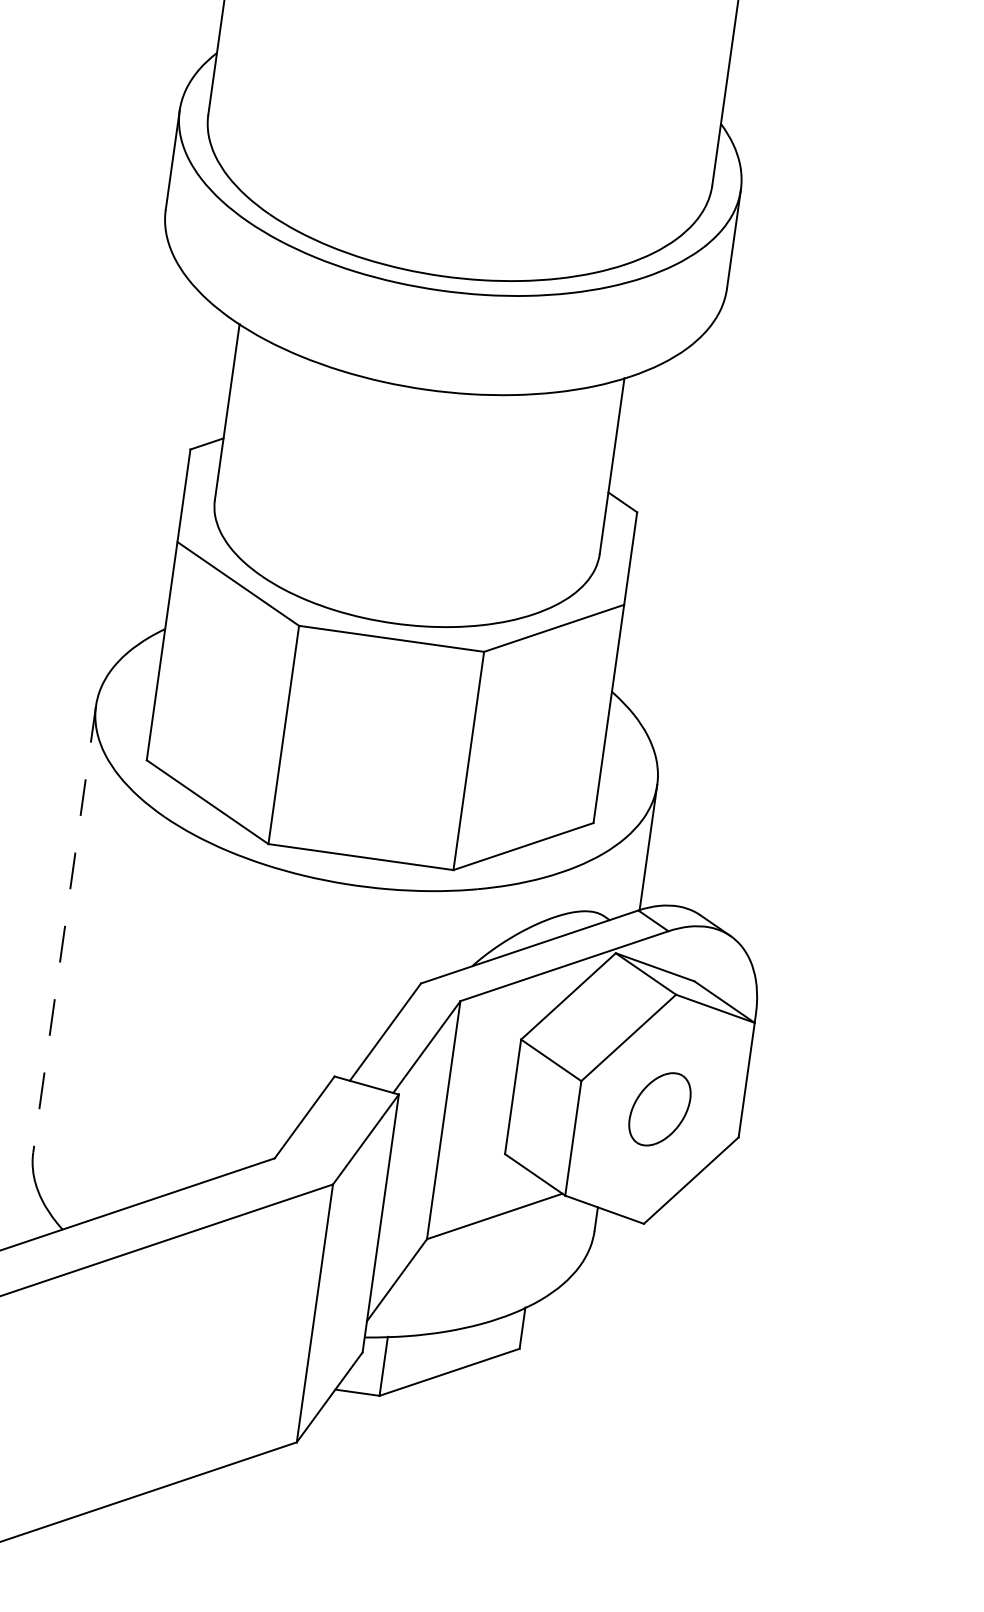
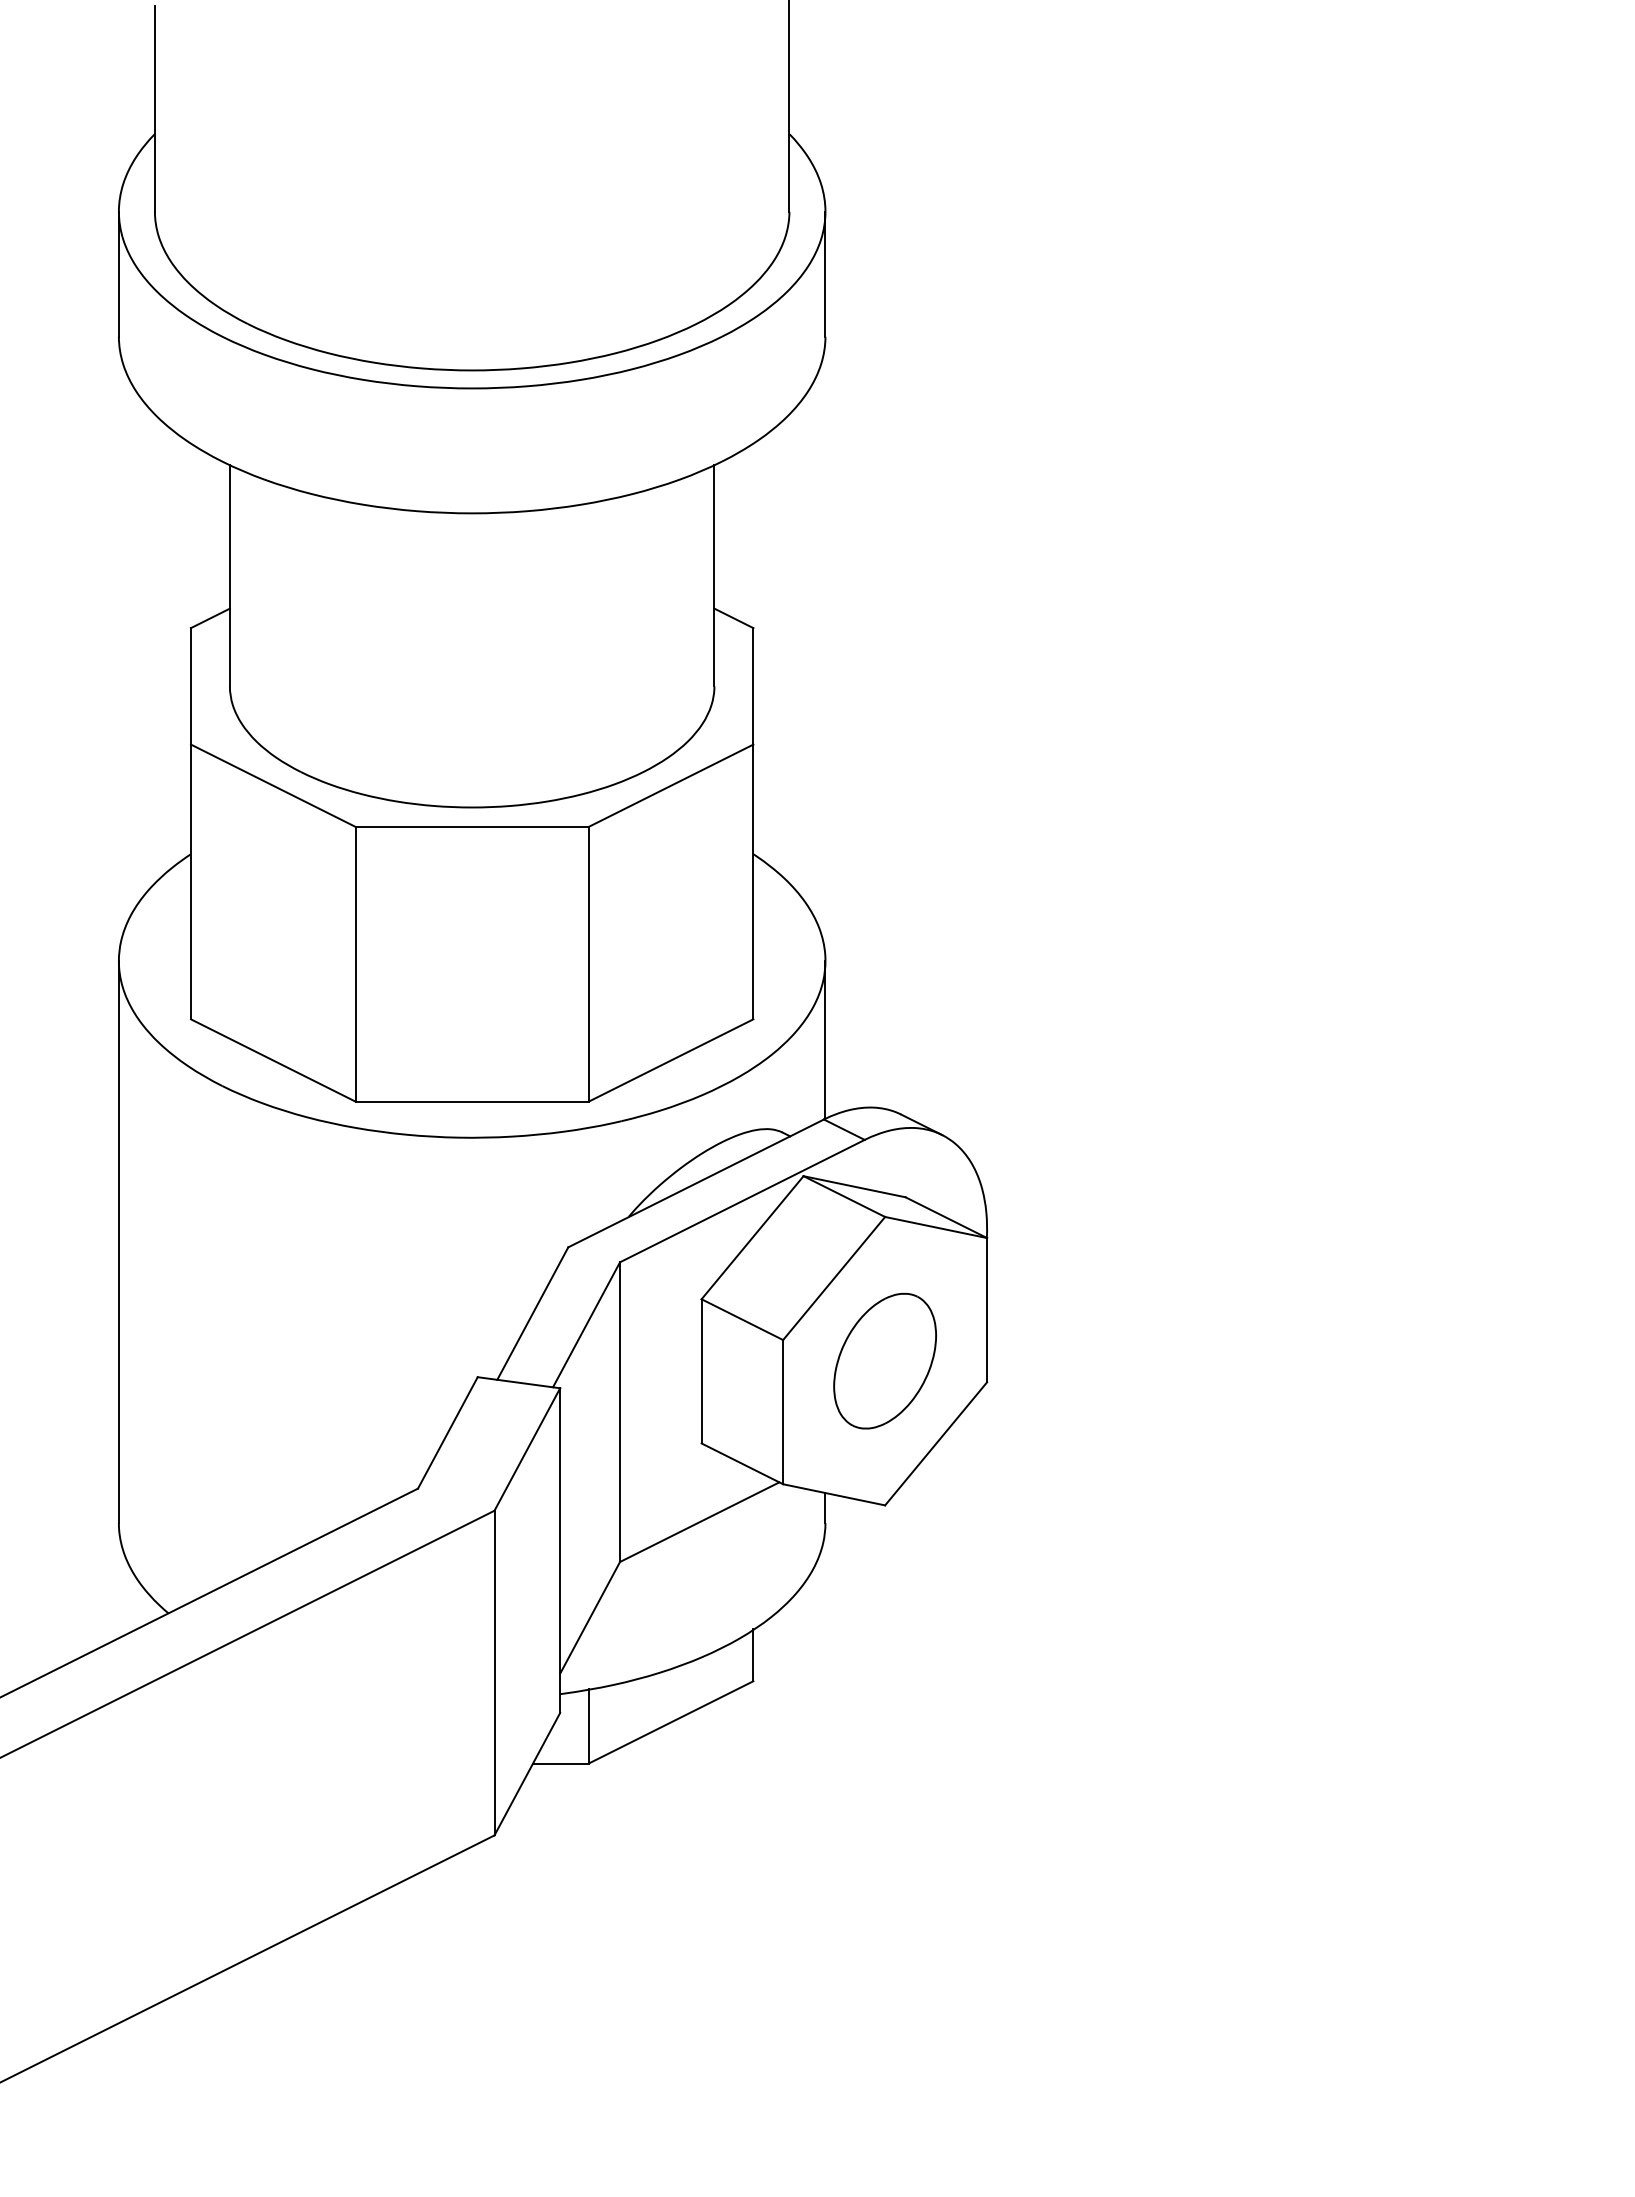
line: (64, 929) -> (118, 1242), dashed -> solid
part: (659, 1109) -> (884, 1361), size x1.43

